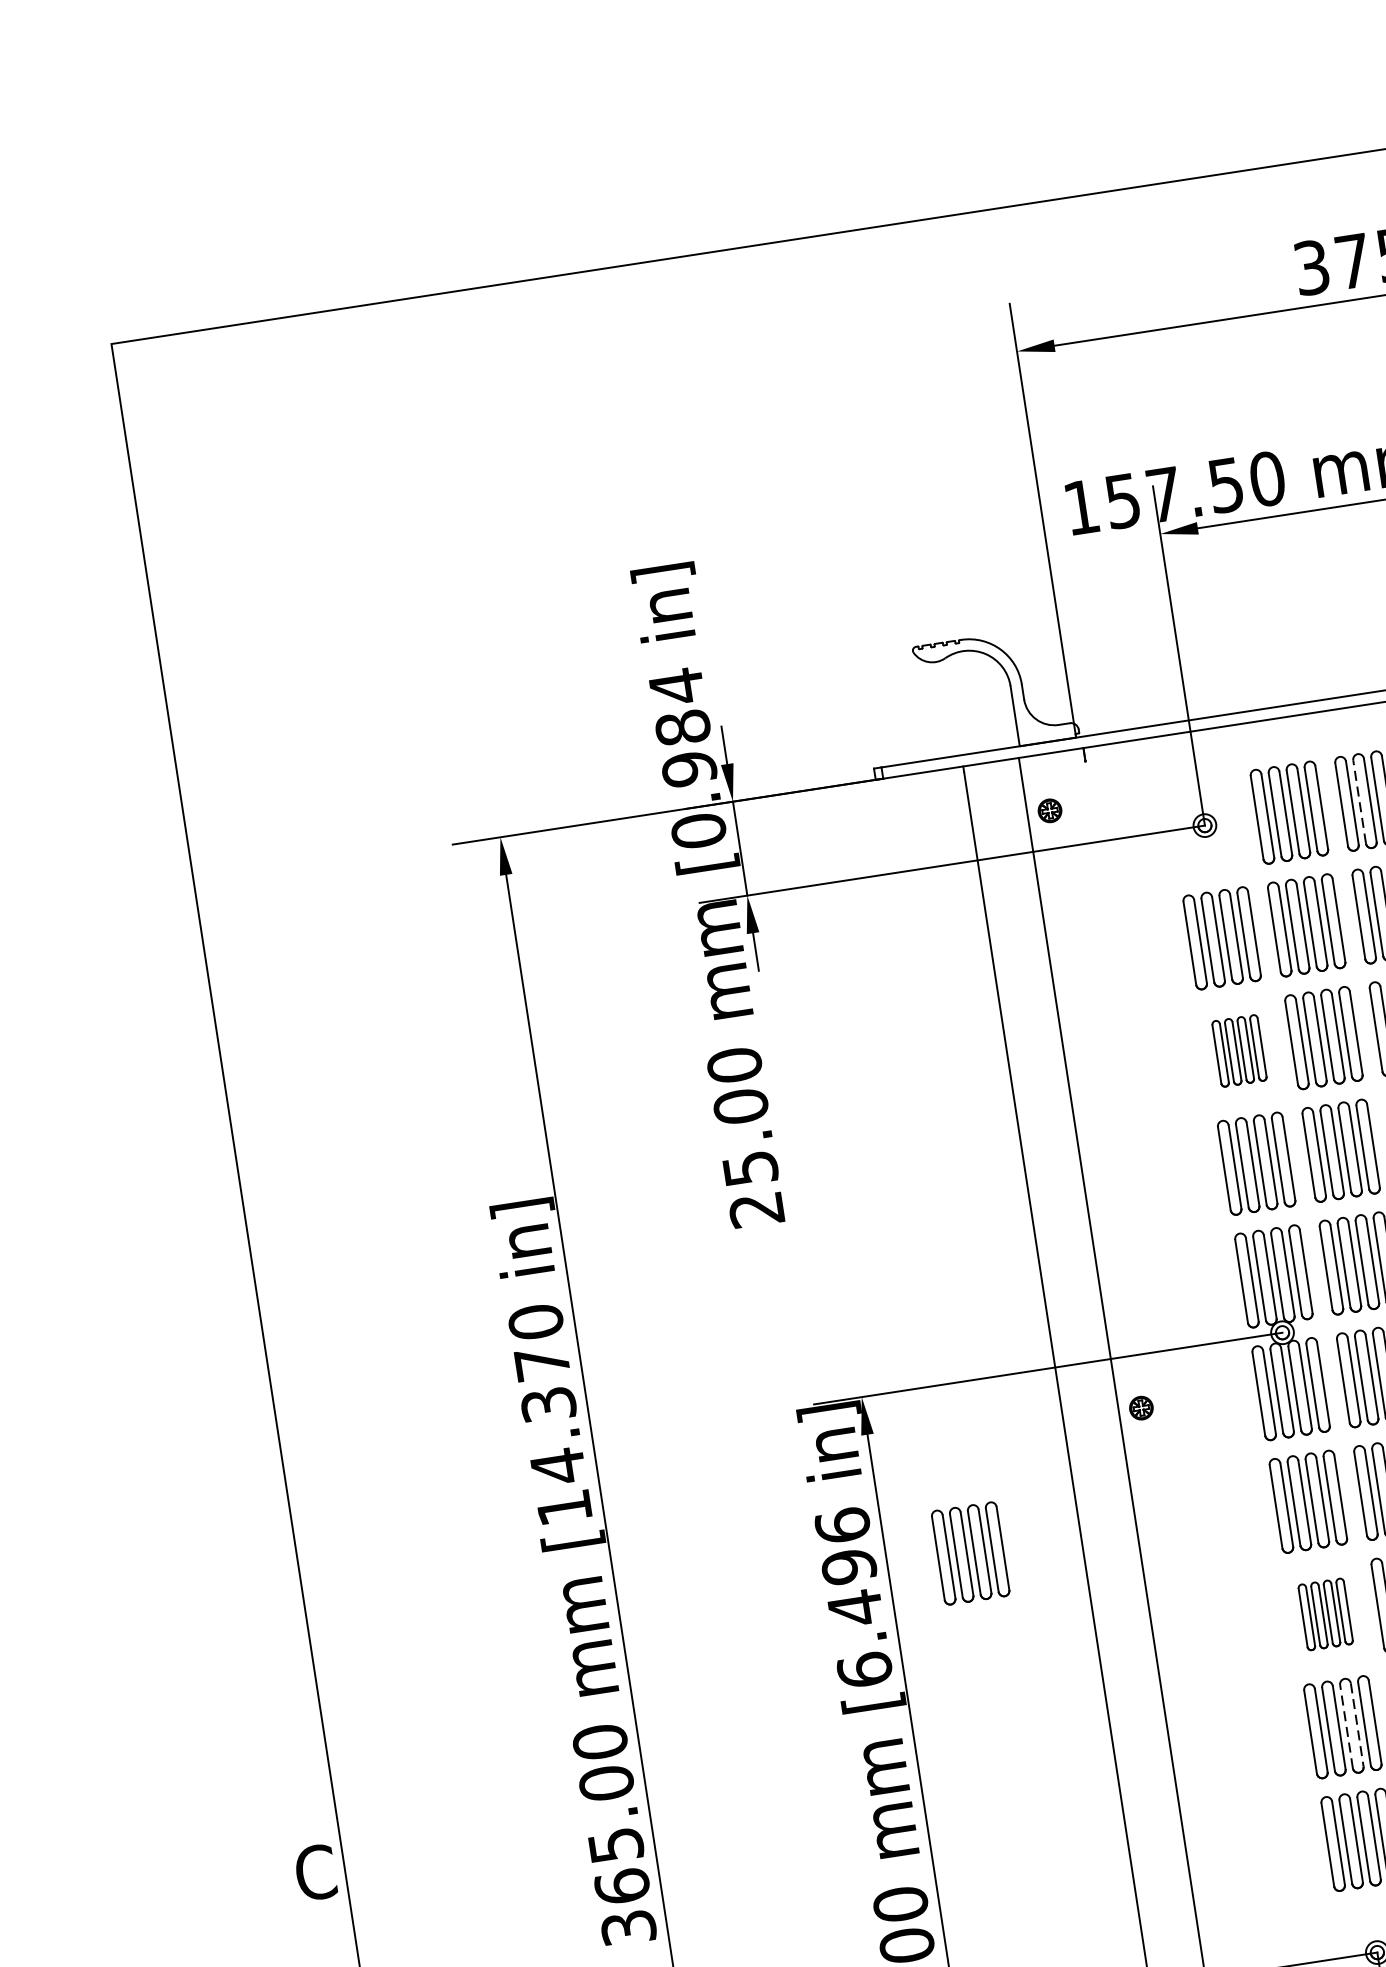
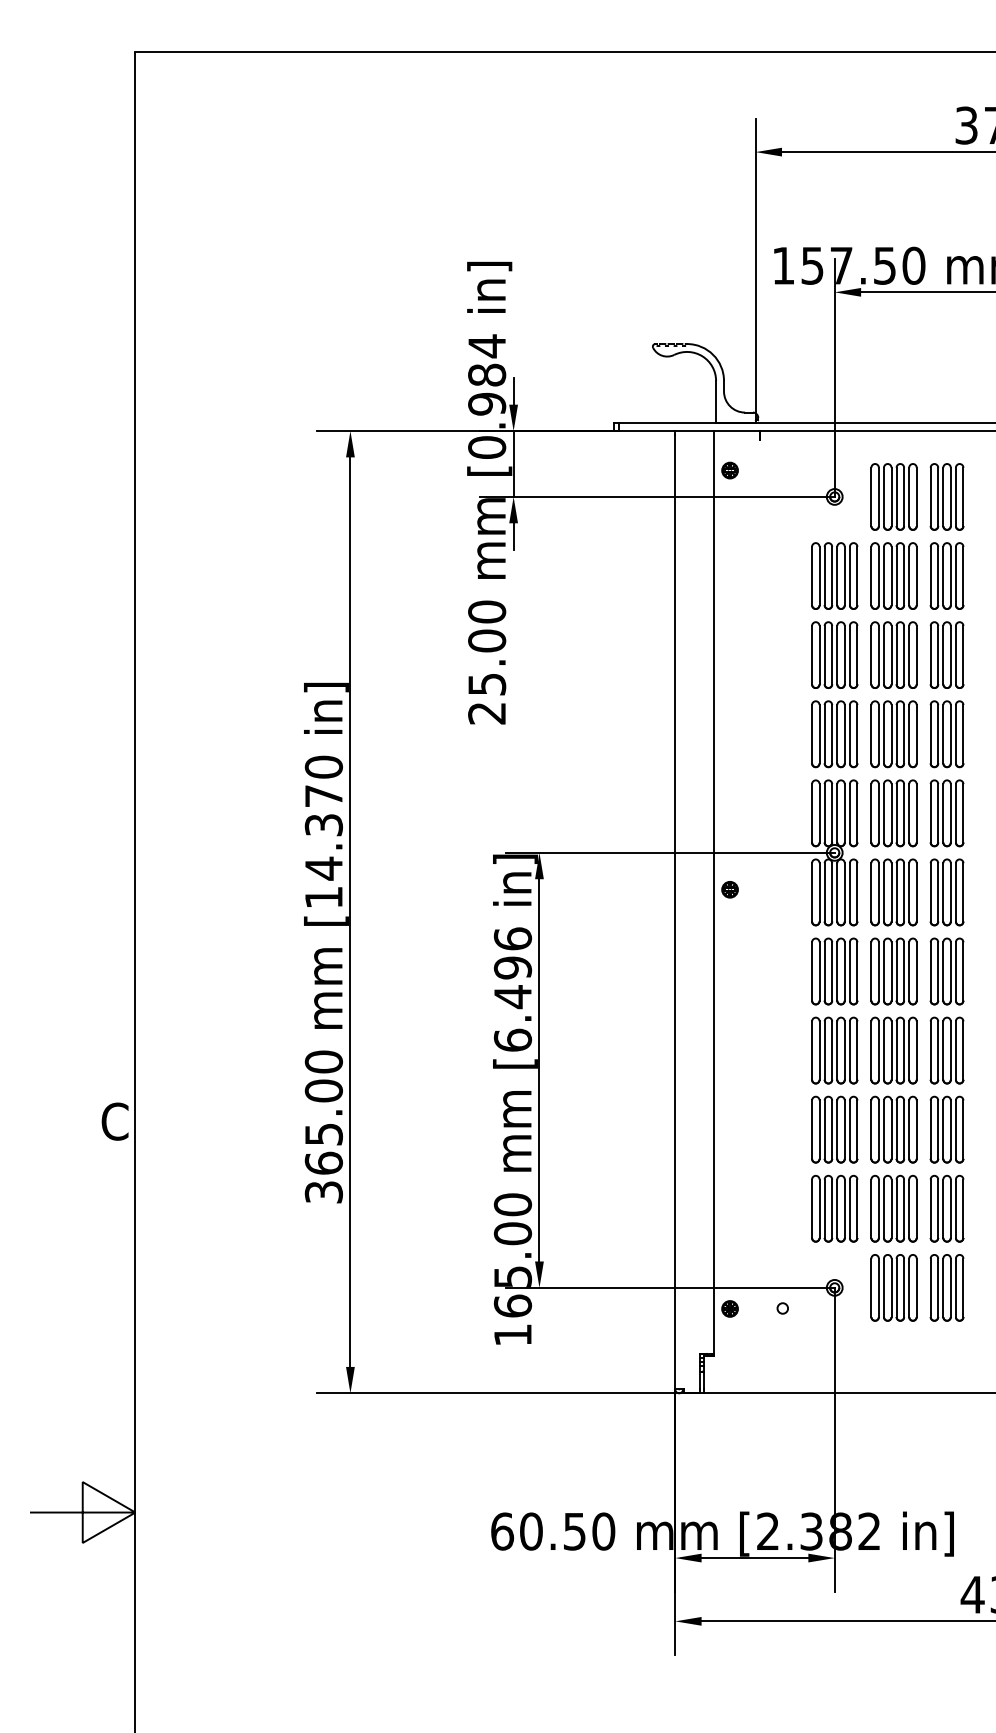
line: (1359, 801) -> (943, 496), dashed -> solid
part: (1238, 1050) -> (834, 654), size x1.43
part: (970, 1553) -> (597, 971), removed
part: (1325, 1614) -> (834, 1050), size x1.43
line: (1346, 1726) -> (837, 1129), dashed -> solid
line: (1356, 1726) -> (844, 1130), dashed -> solid

